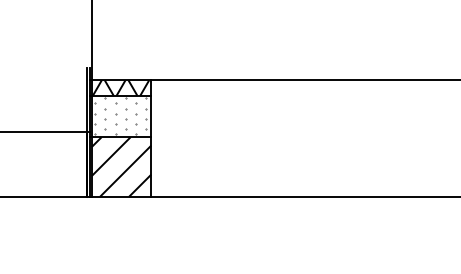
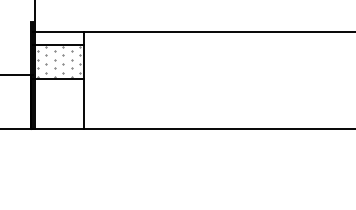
hatch: (120, 88) -> (58, 38), removed
hatch: (121, 166) -> (59, 103), removed

